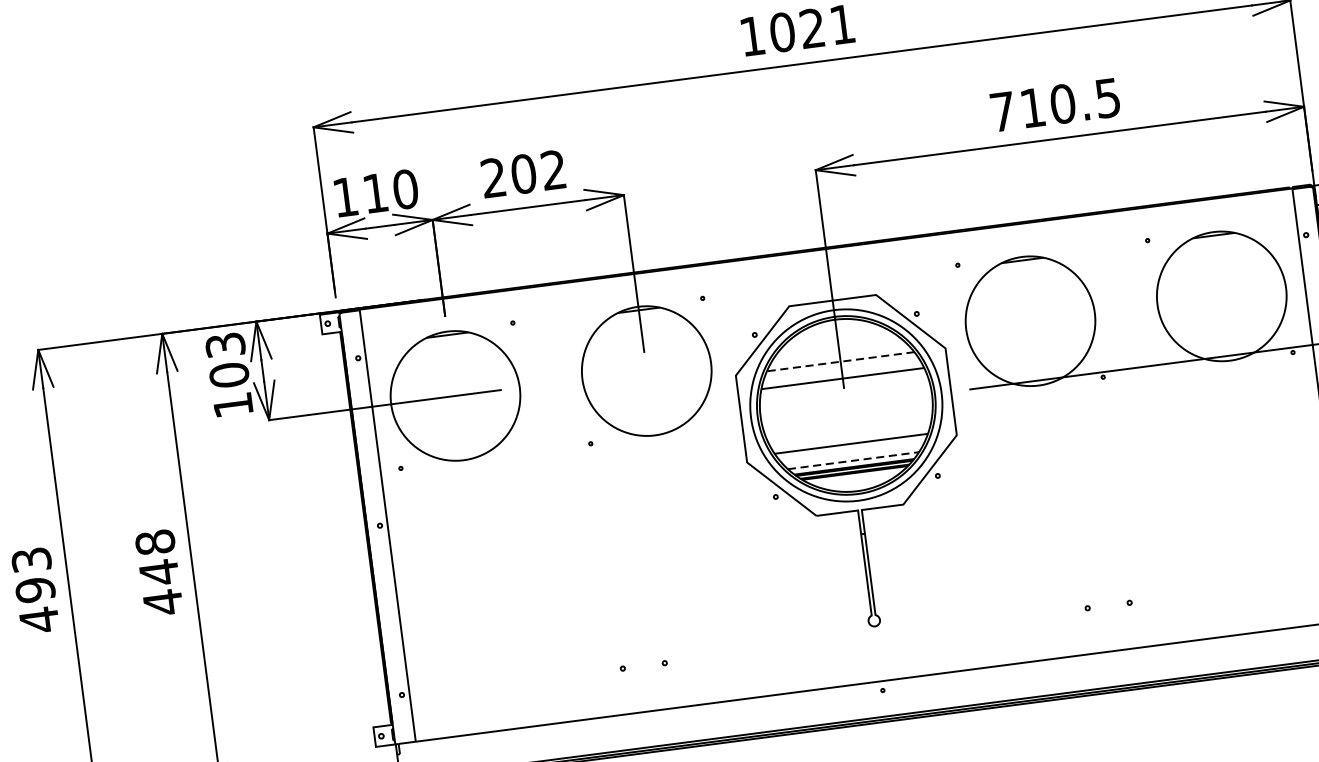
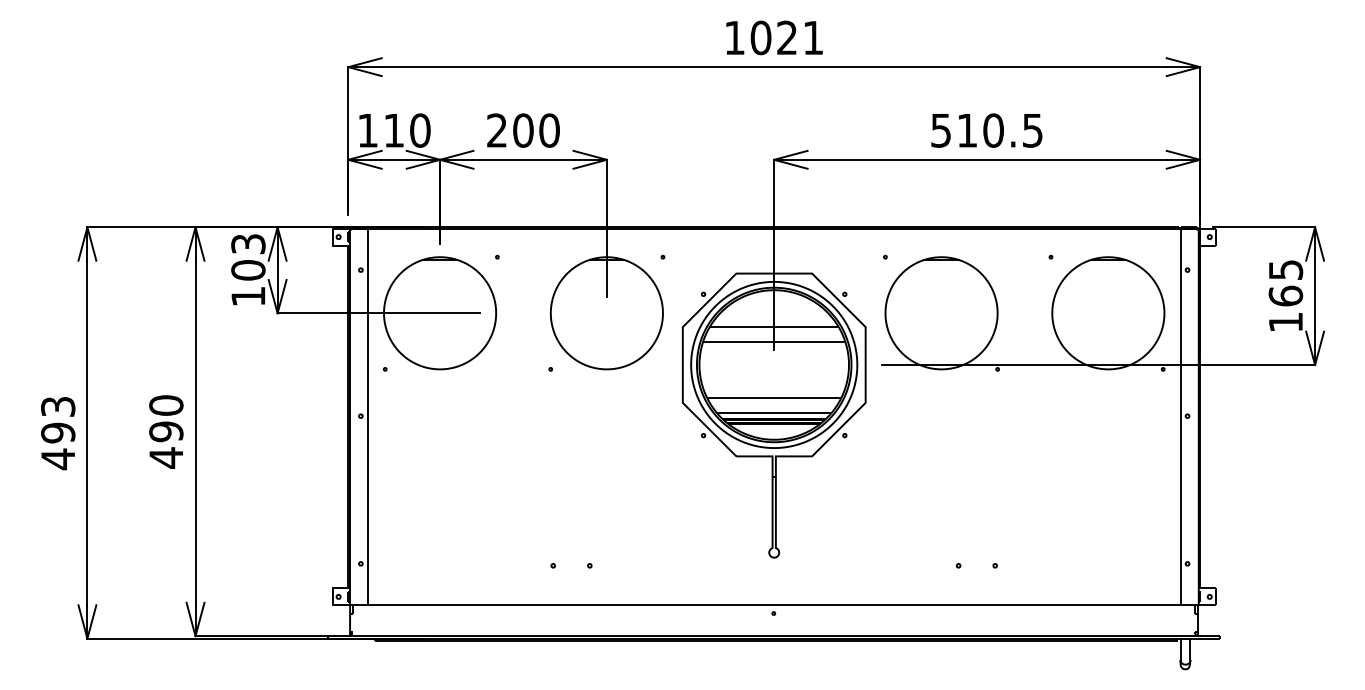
text: (1002, 111) -> (940, 130), 710.5 -> 510.5
text: (553, 170) -> (549, 130), 202 -> 200
line: (839, 361) -> (773, 326), dashed -> solid
line: (853, 461) -> (774, 413), dashed -> solid
text: (157, 557) -> (166, 418), 448 -> 490

